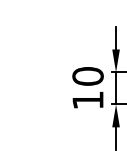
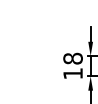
text: (87, 76) -> (72, 58), 10 -> 18

